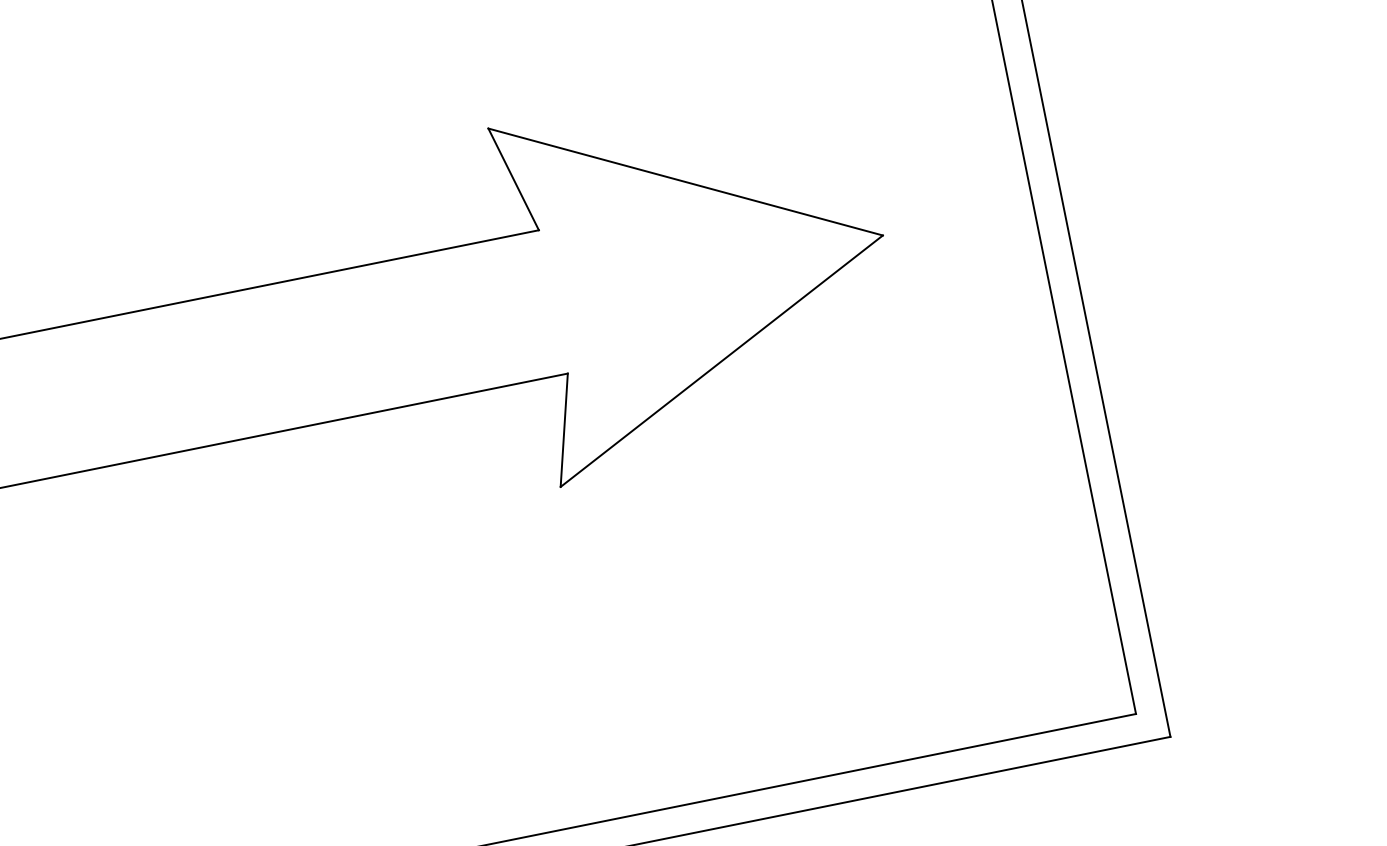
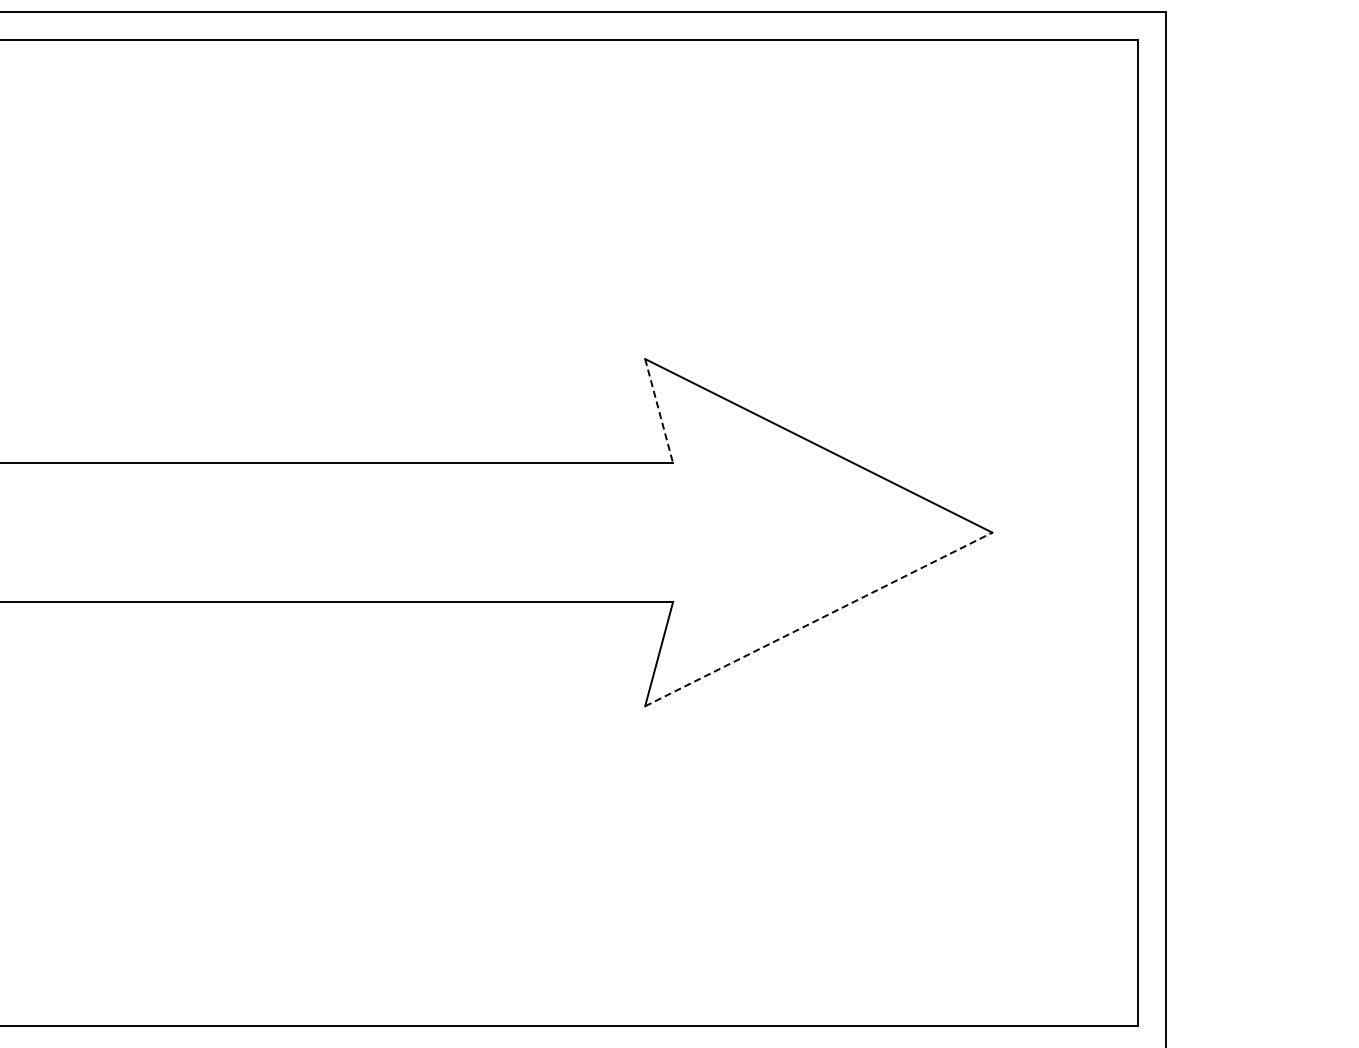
line: (514, 179) -> (659, 411), solid -> dashed
line: (722, 361) -> (819, 619), solid -> dashed

